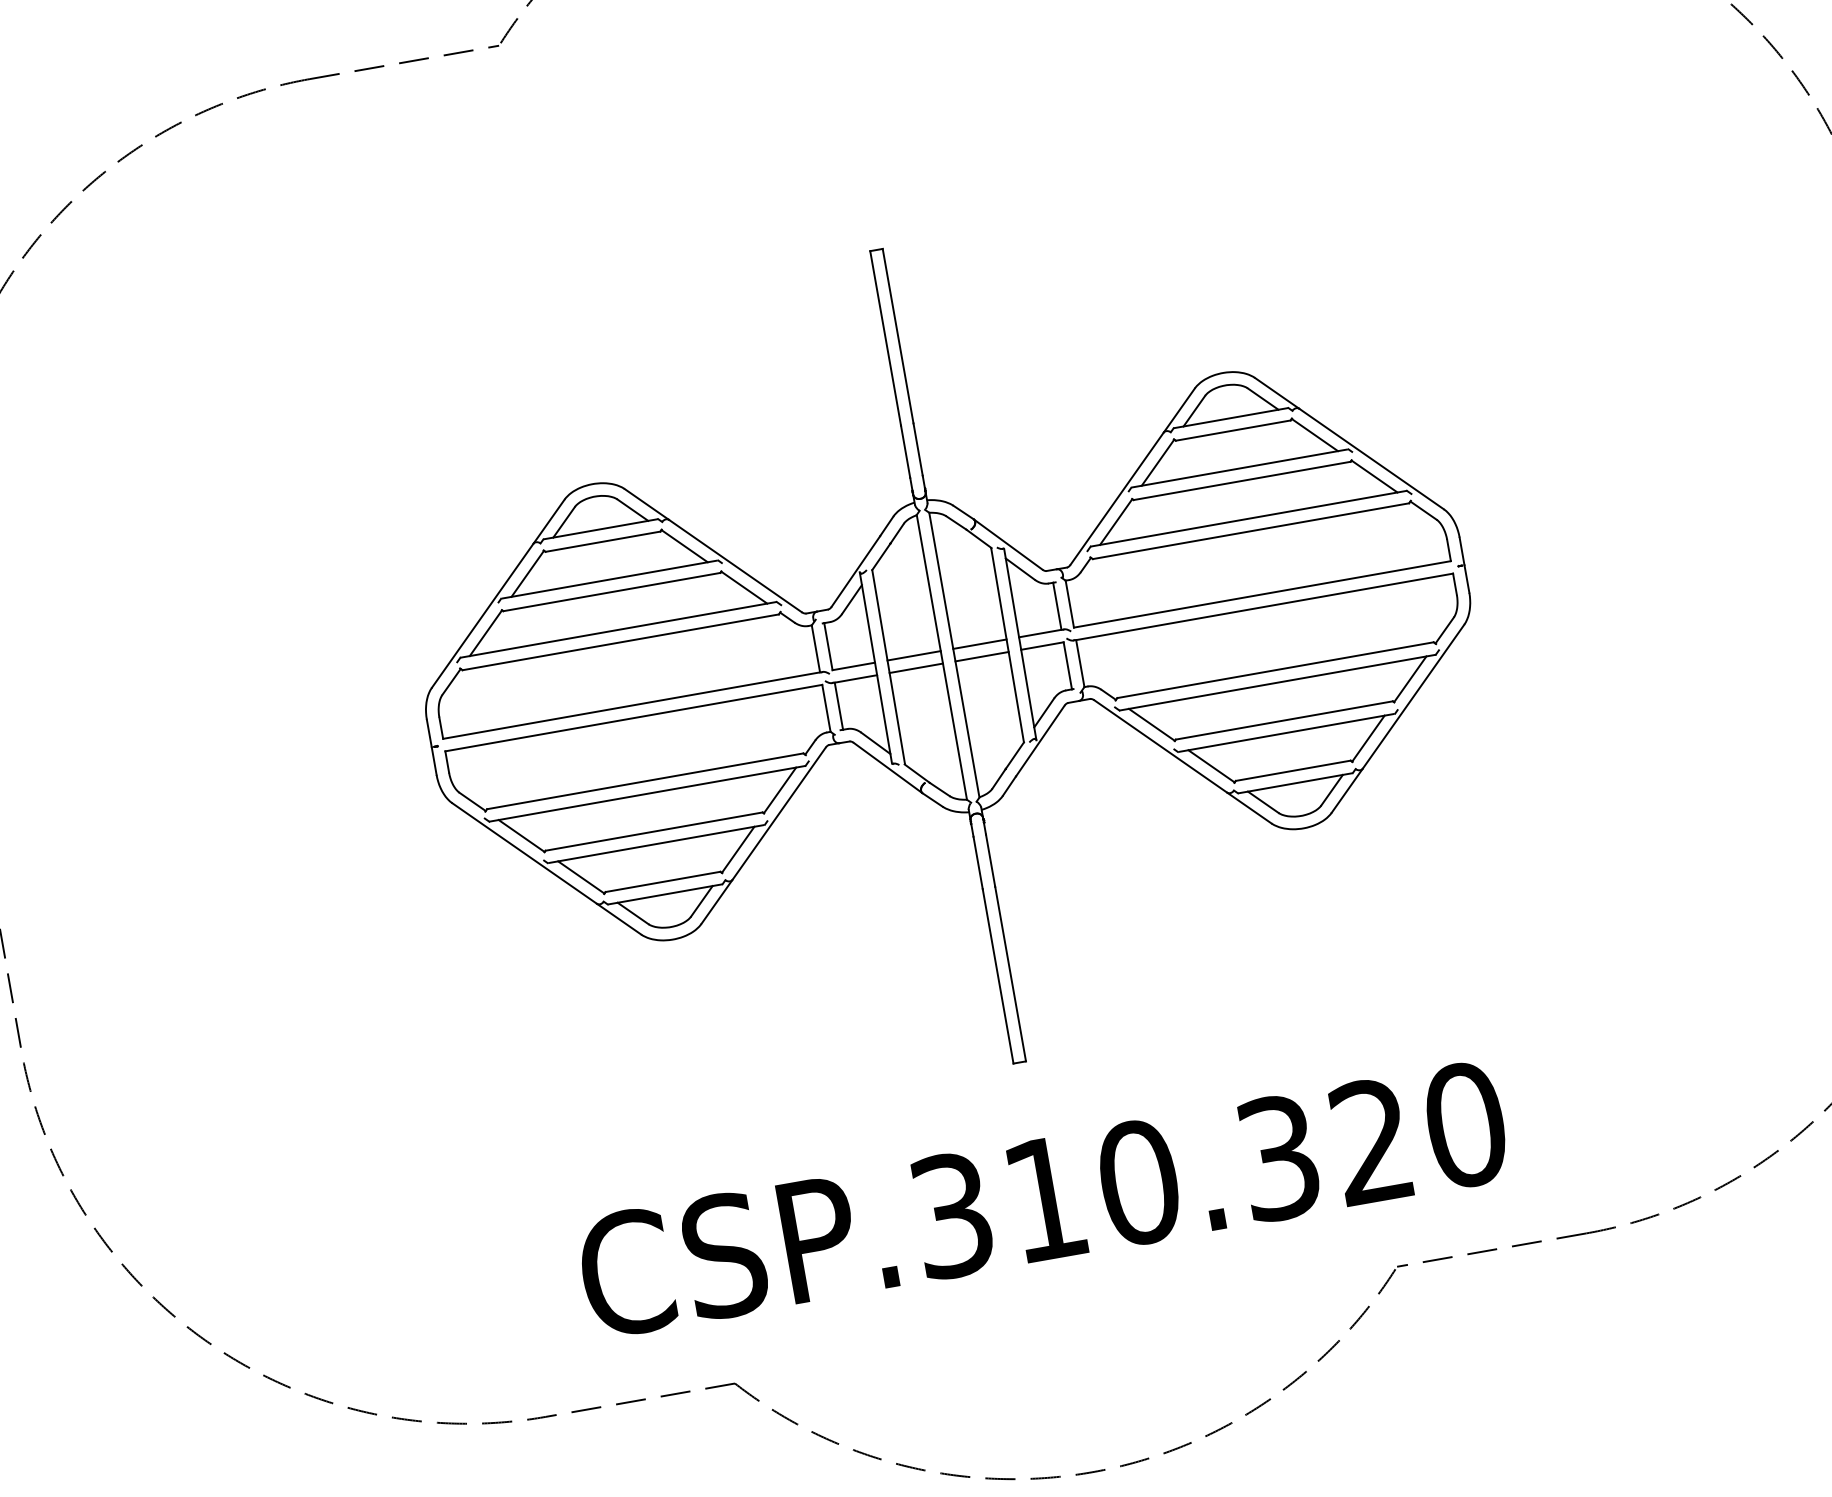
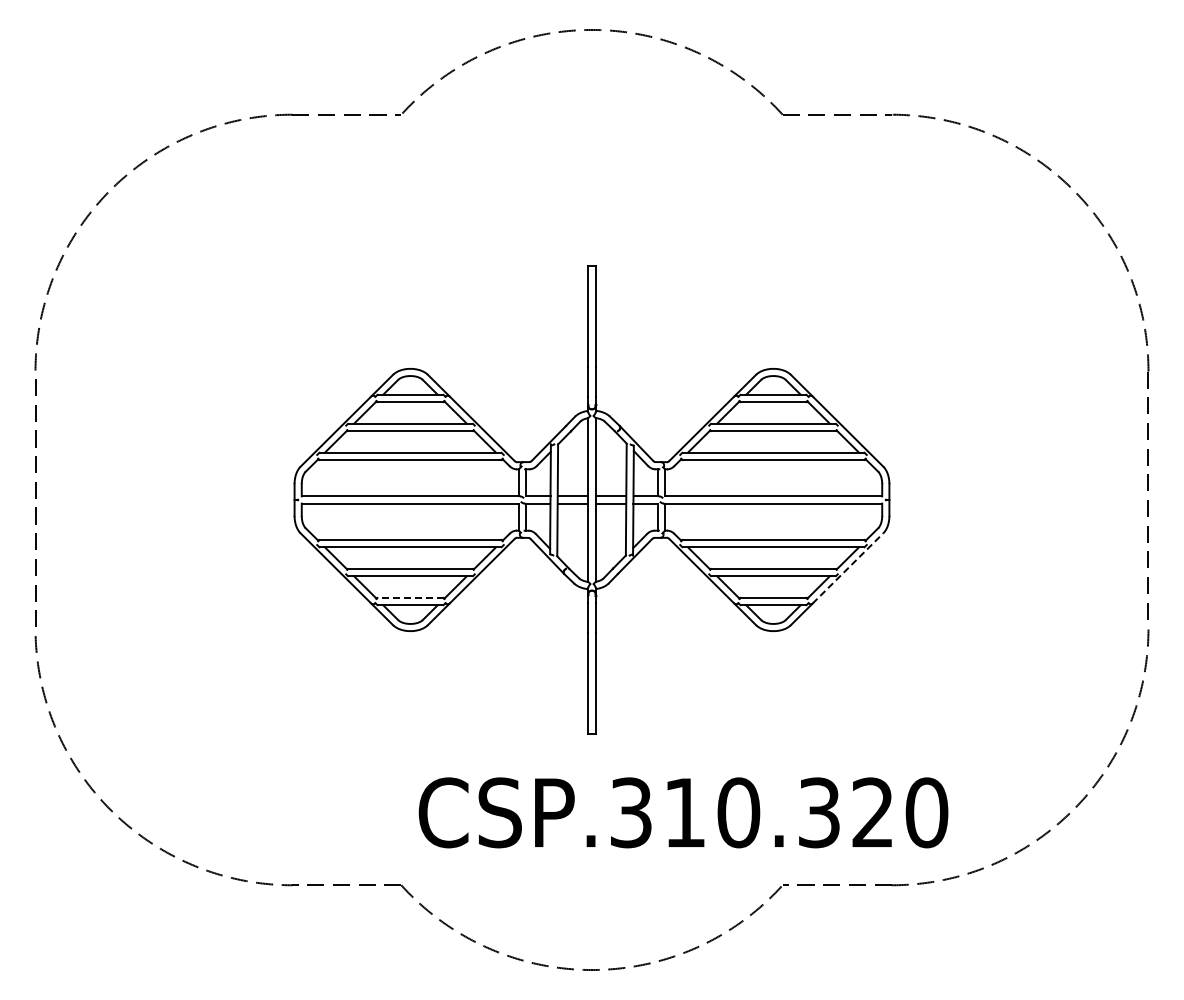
line: (1412, 696) -> (847, 568), solid -> dashed
line: (662, 881) -> (410, 597), solid -> dashed
text: (1042, 1198) -> (683, 812), moved

